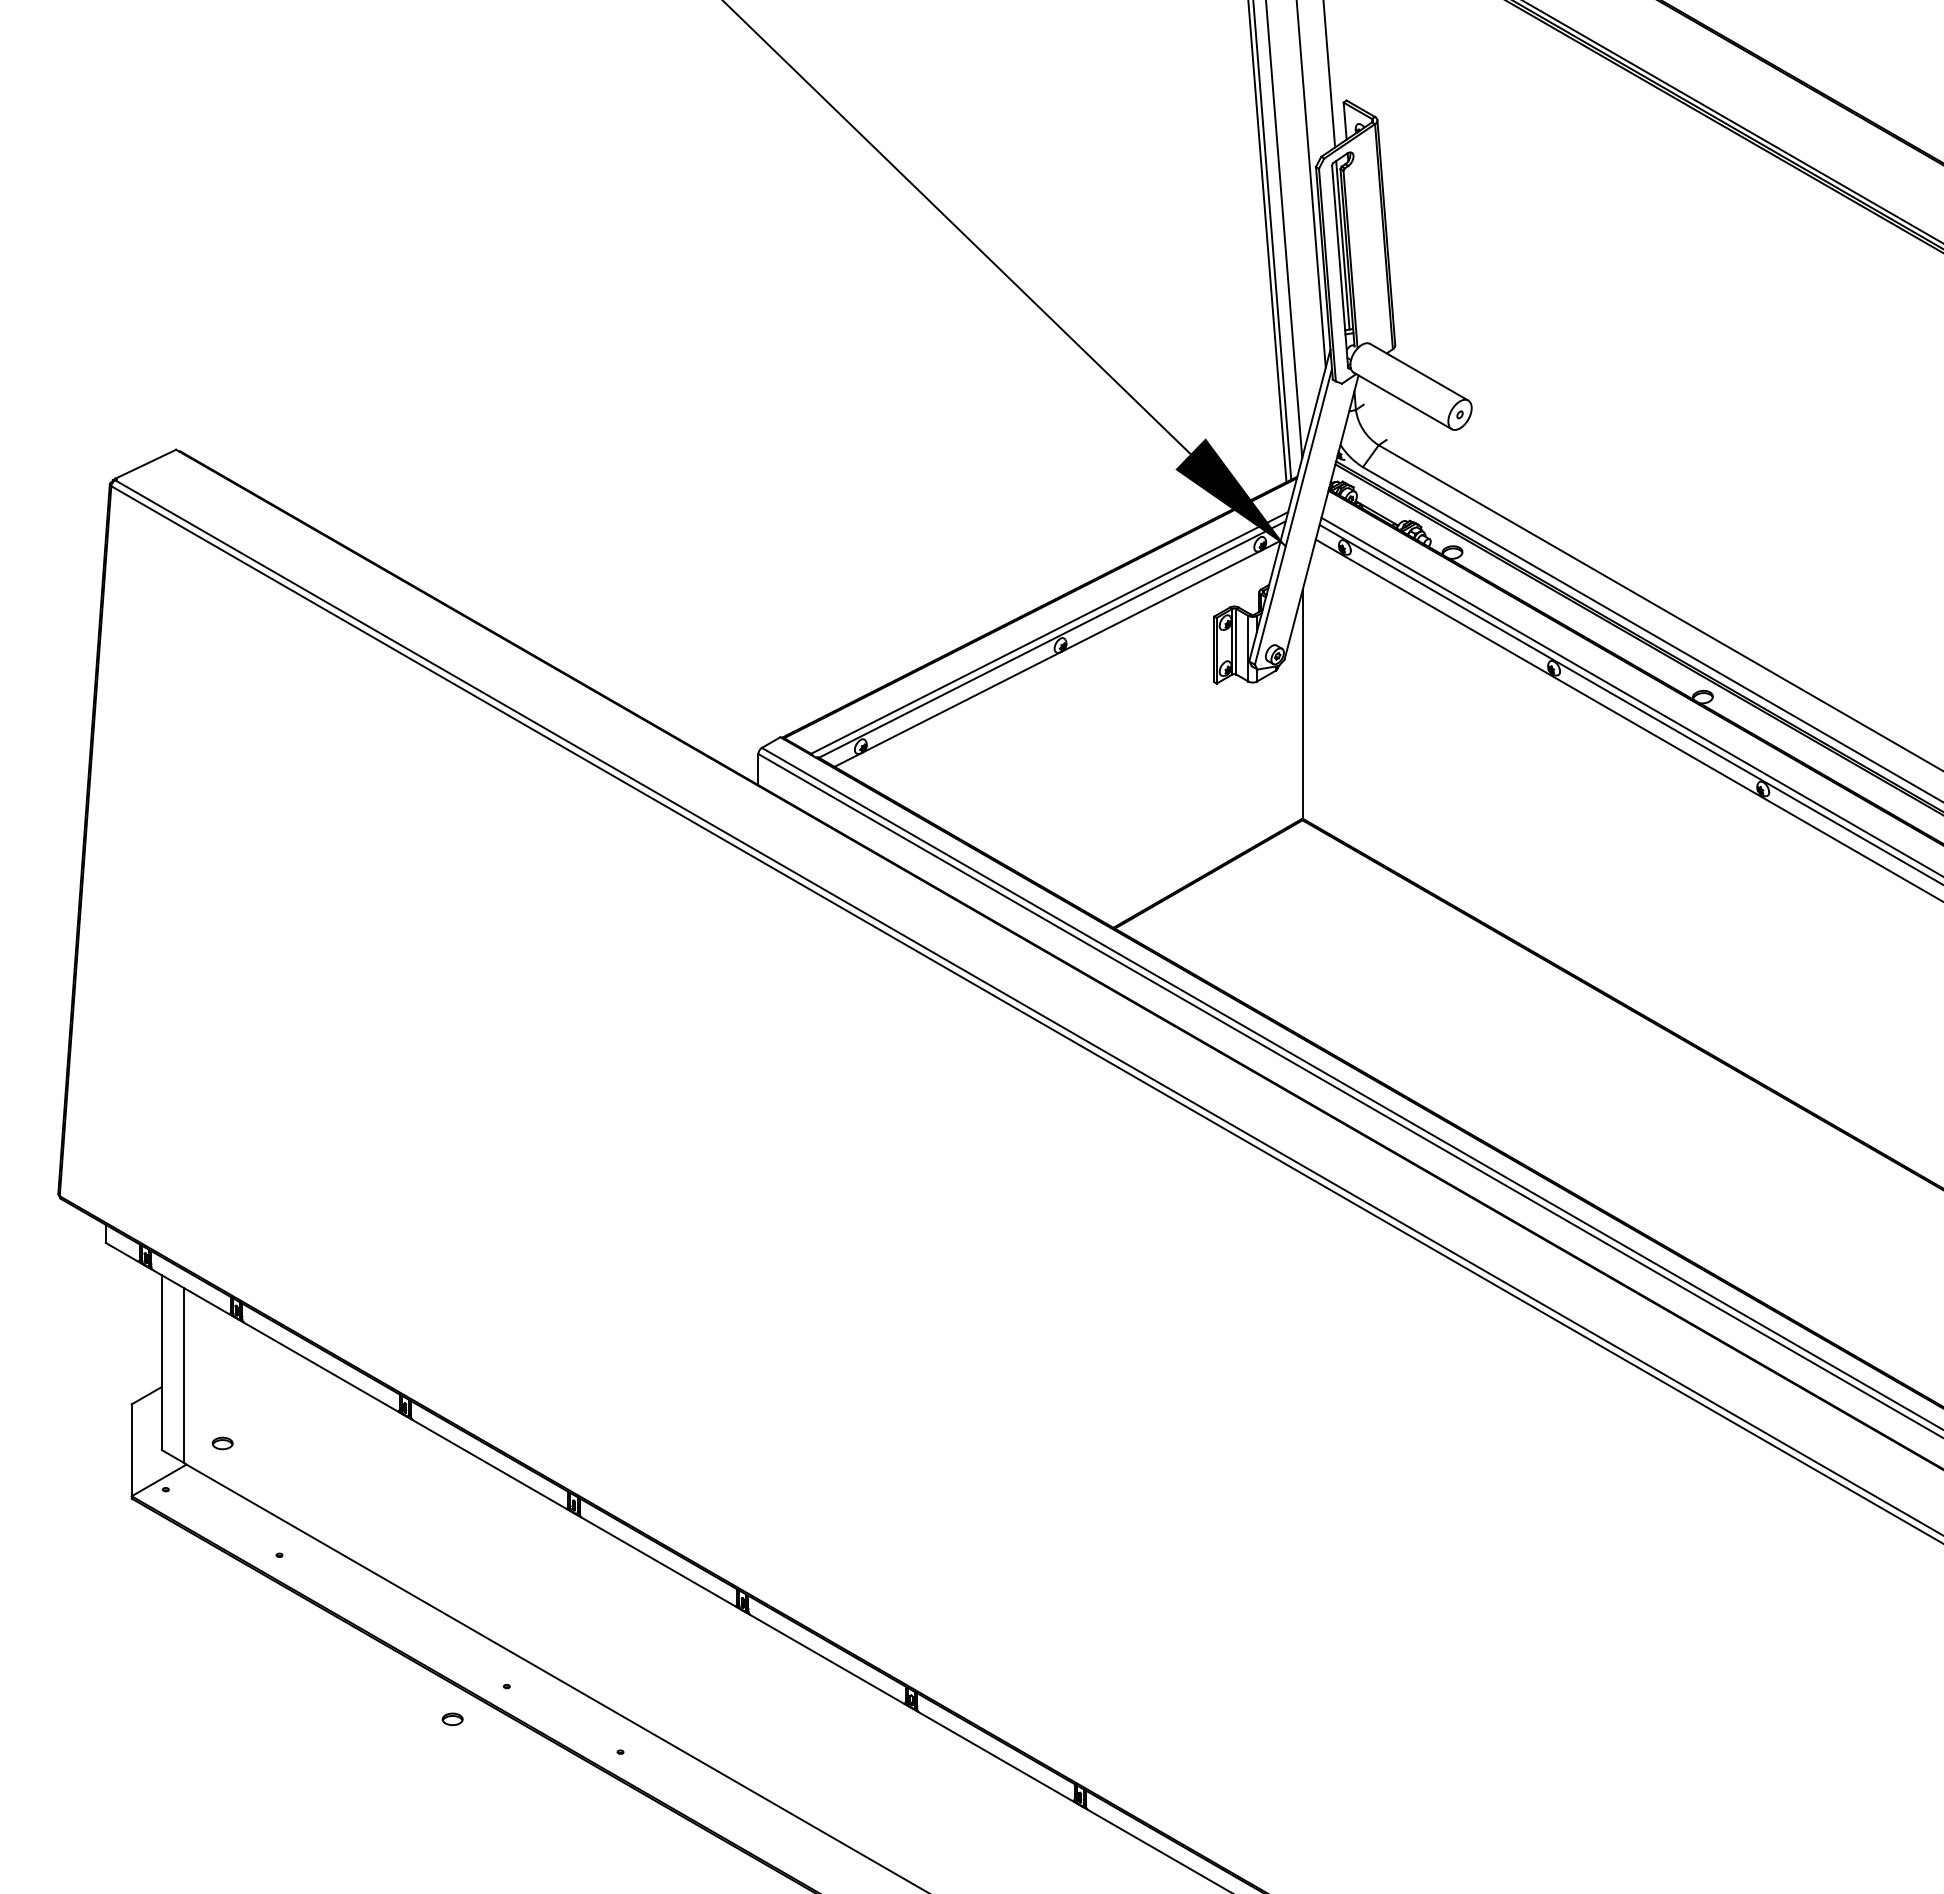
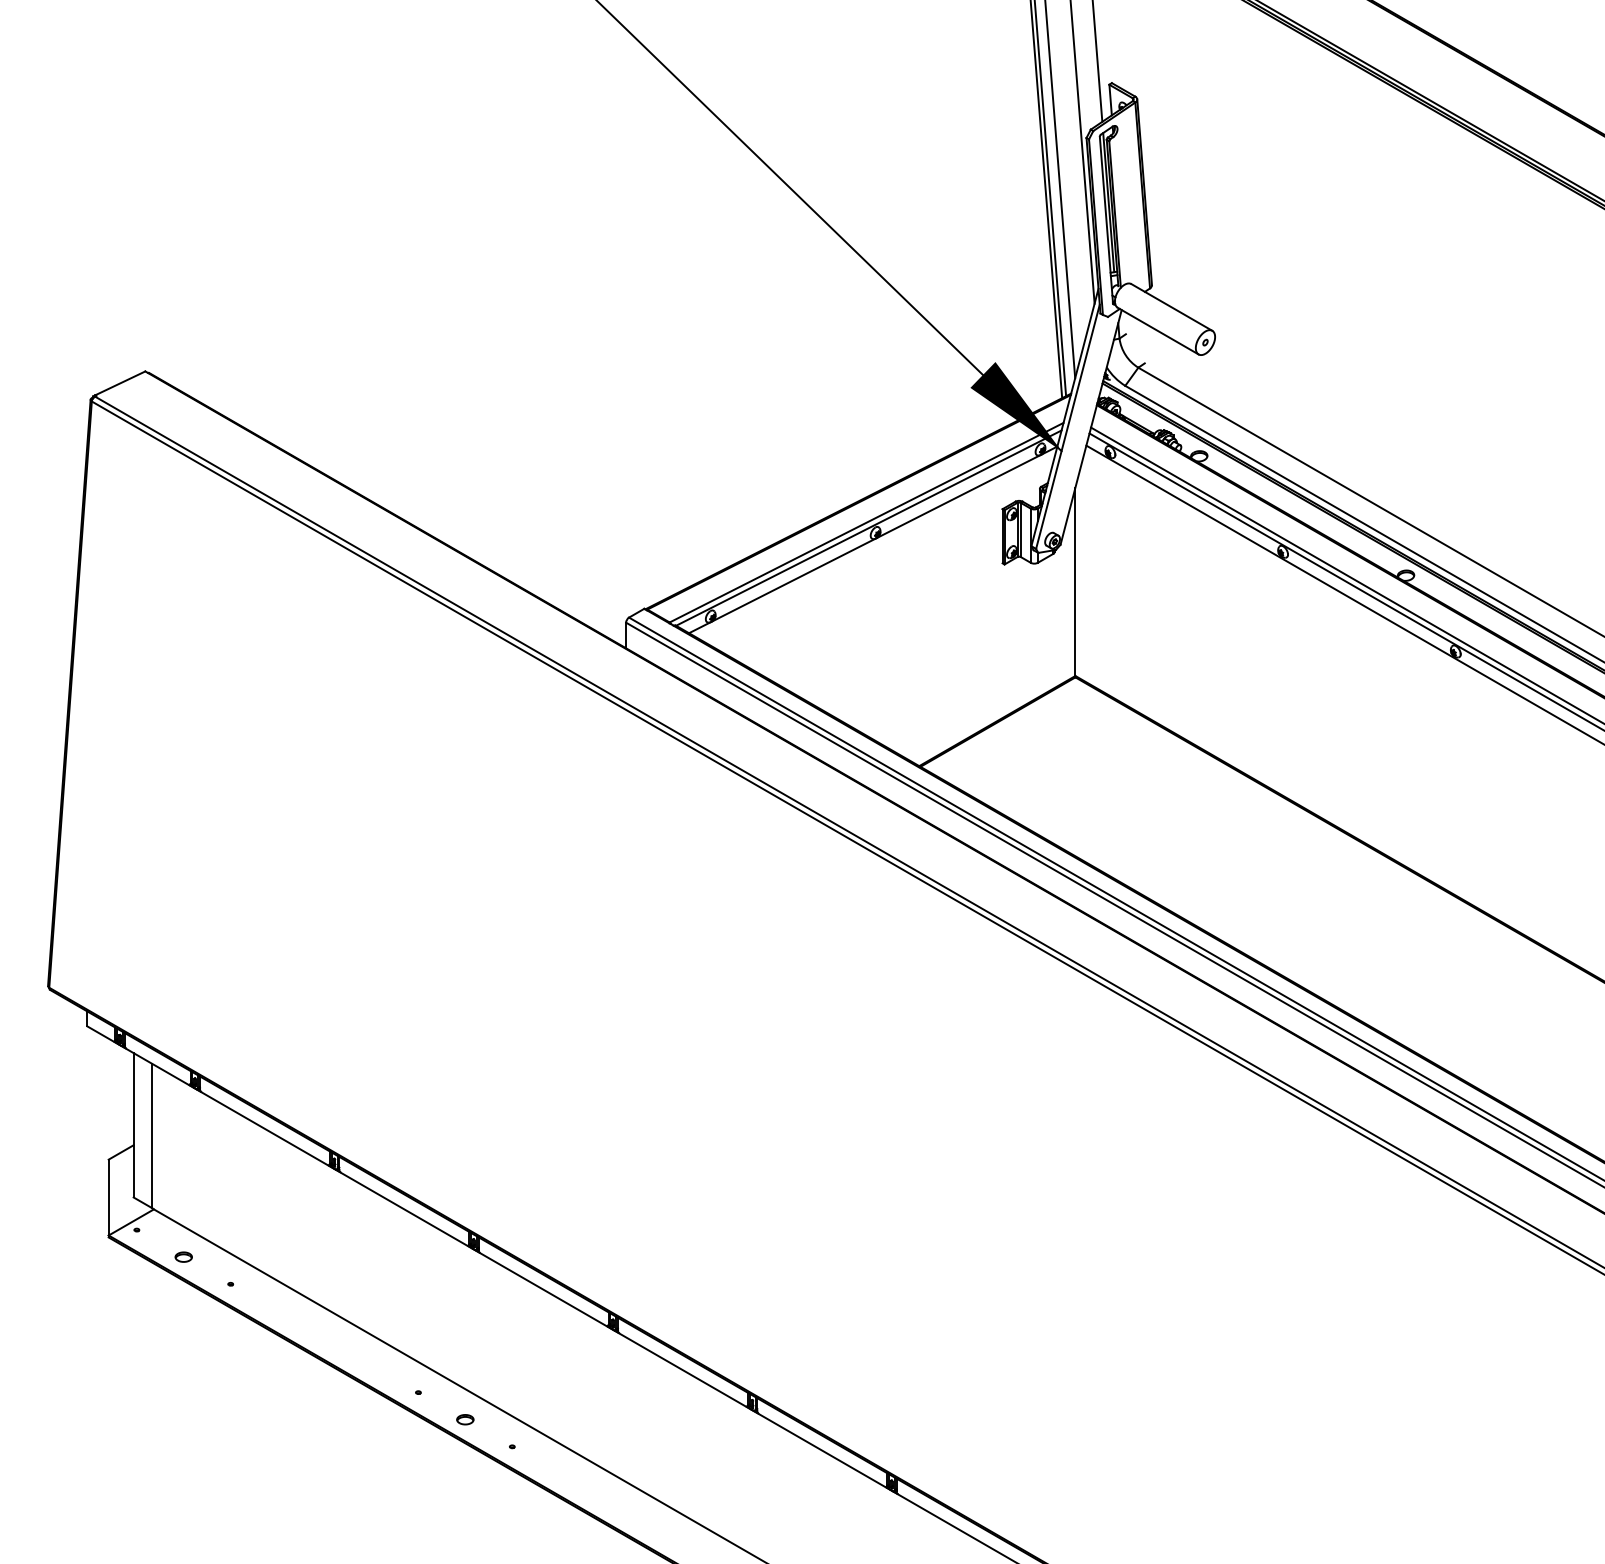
part: (222, 1443) -> (183, 1257), moved
part: (452, 1718) -> (465, 1419), moved

